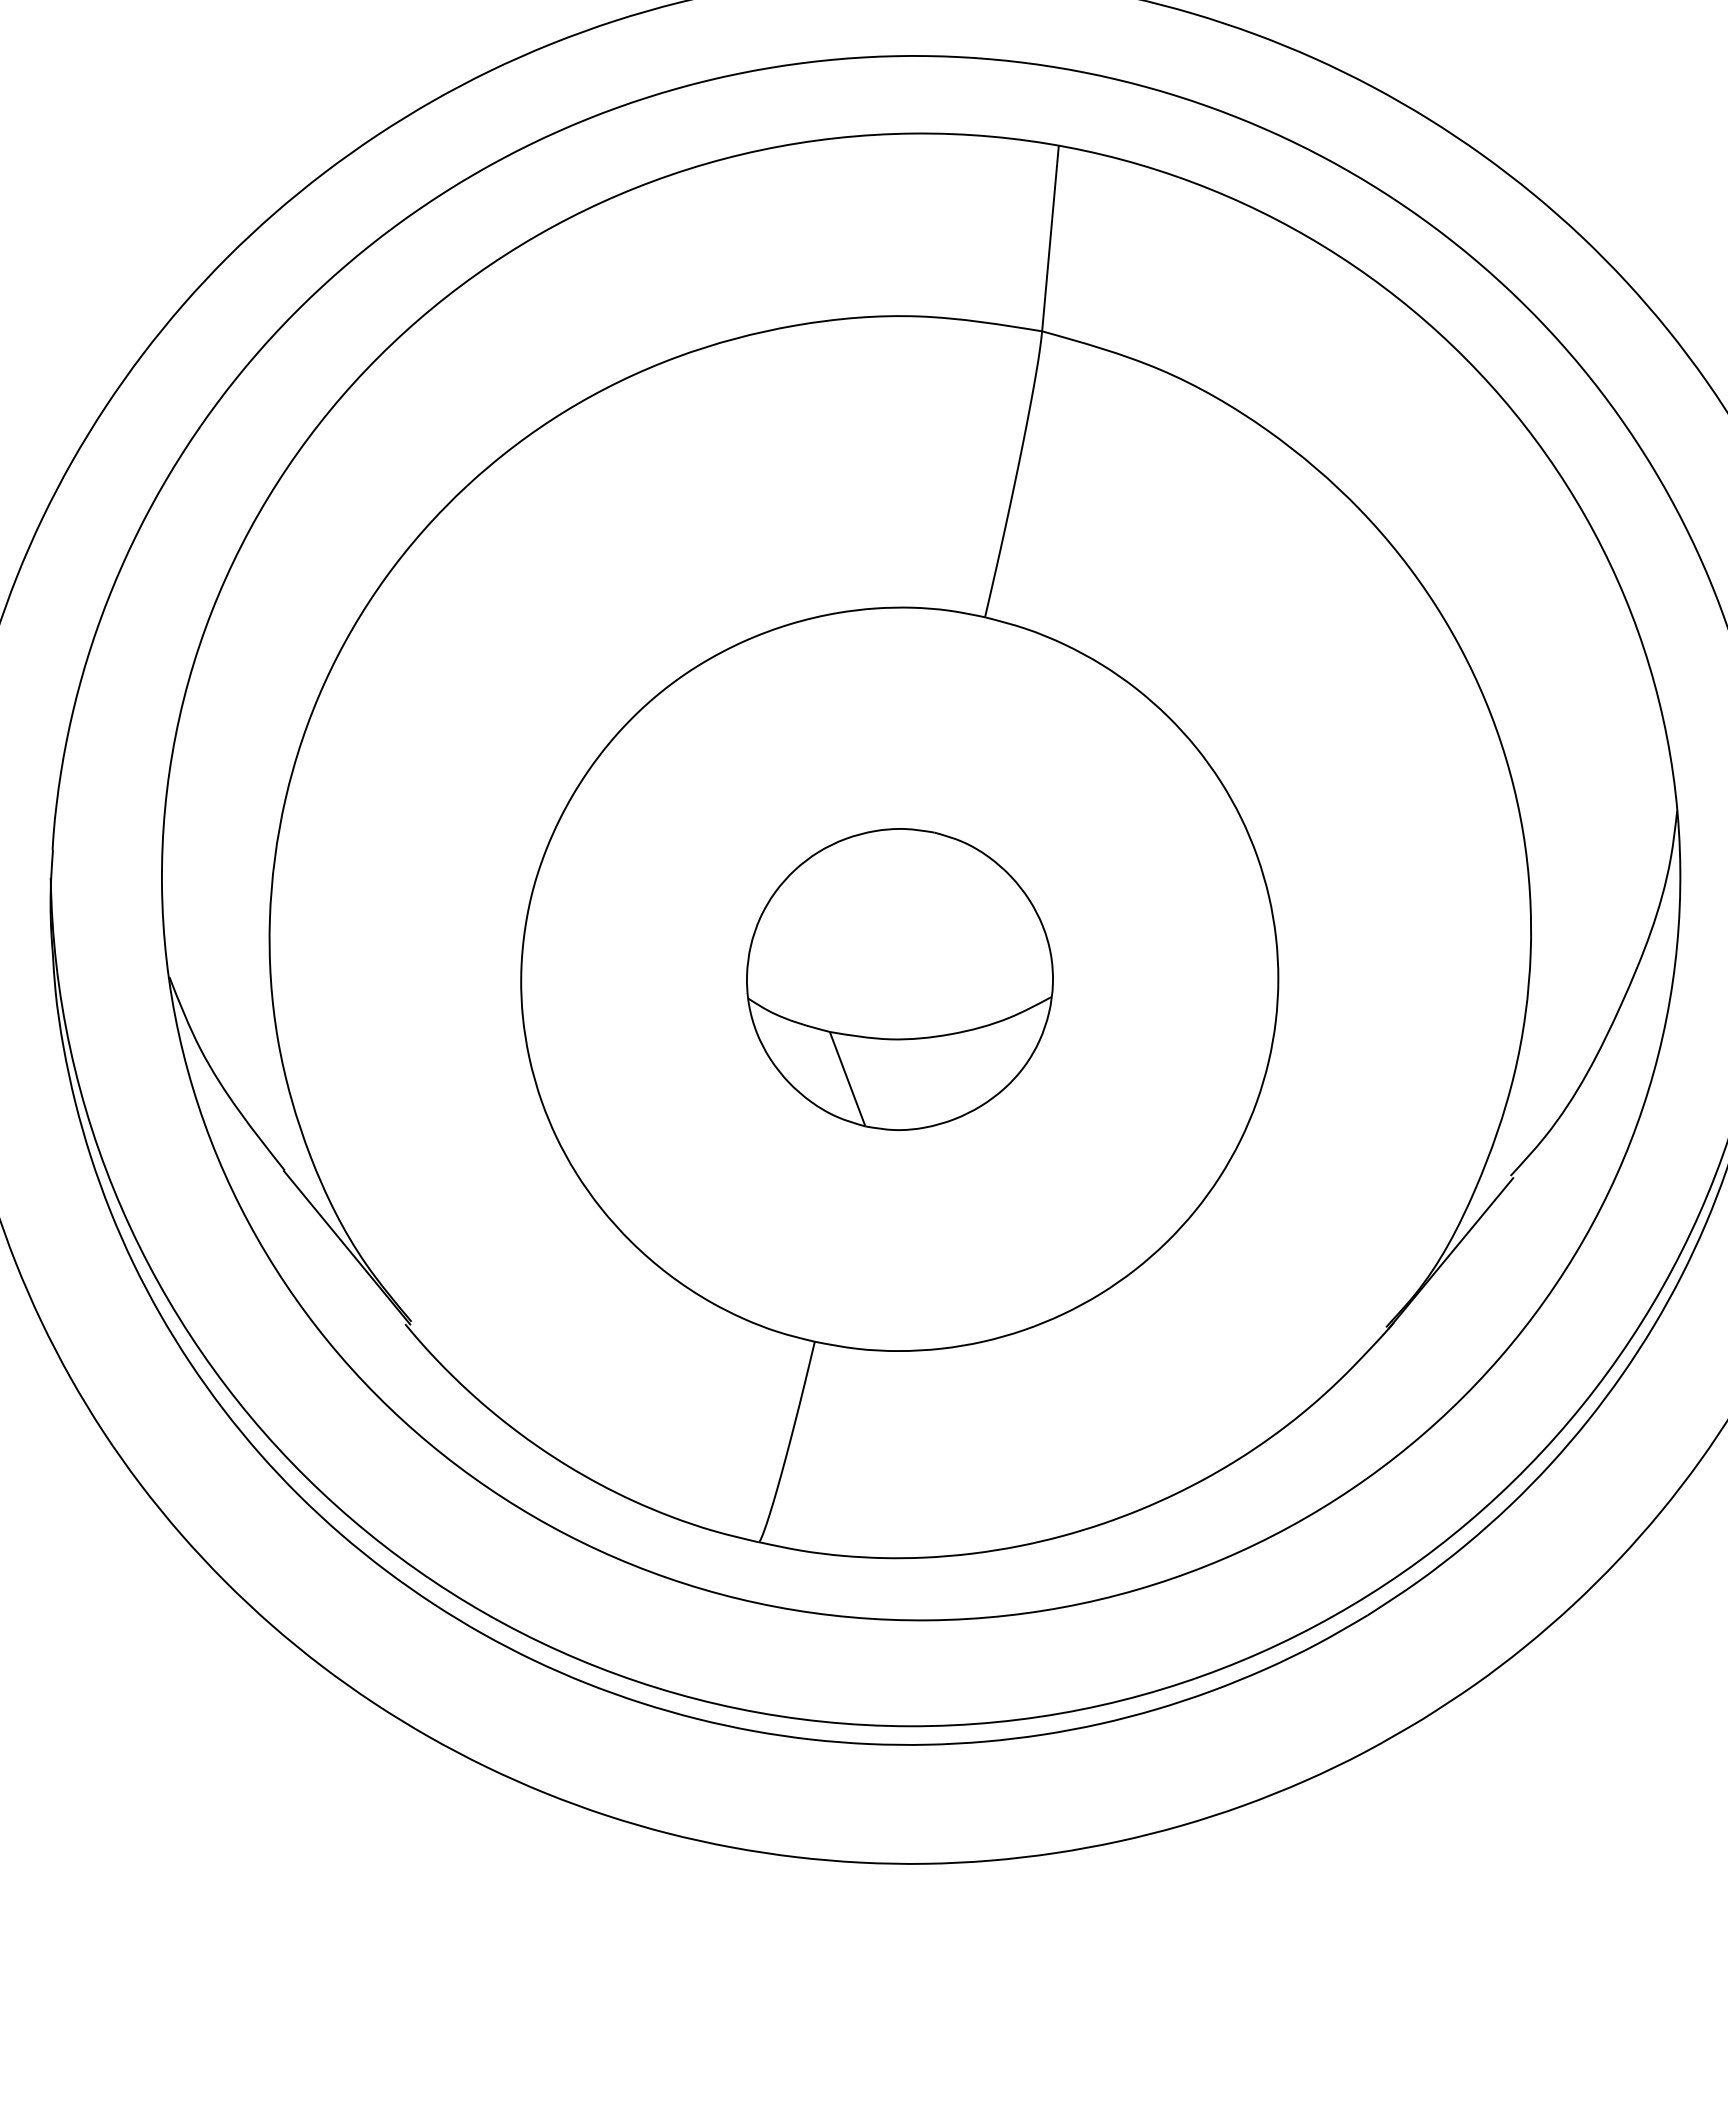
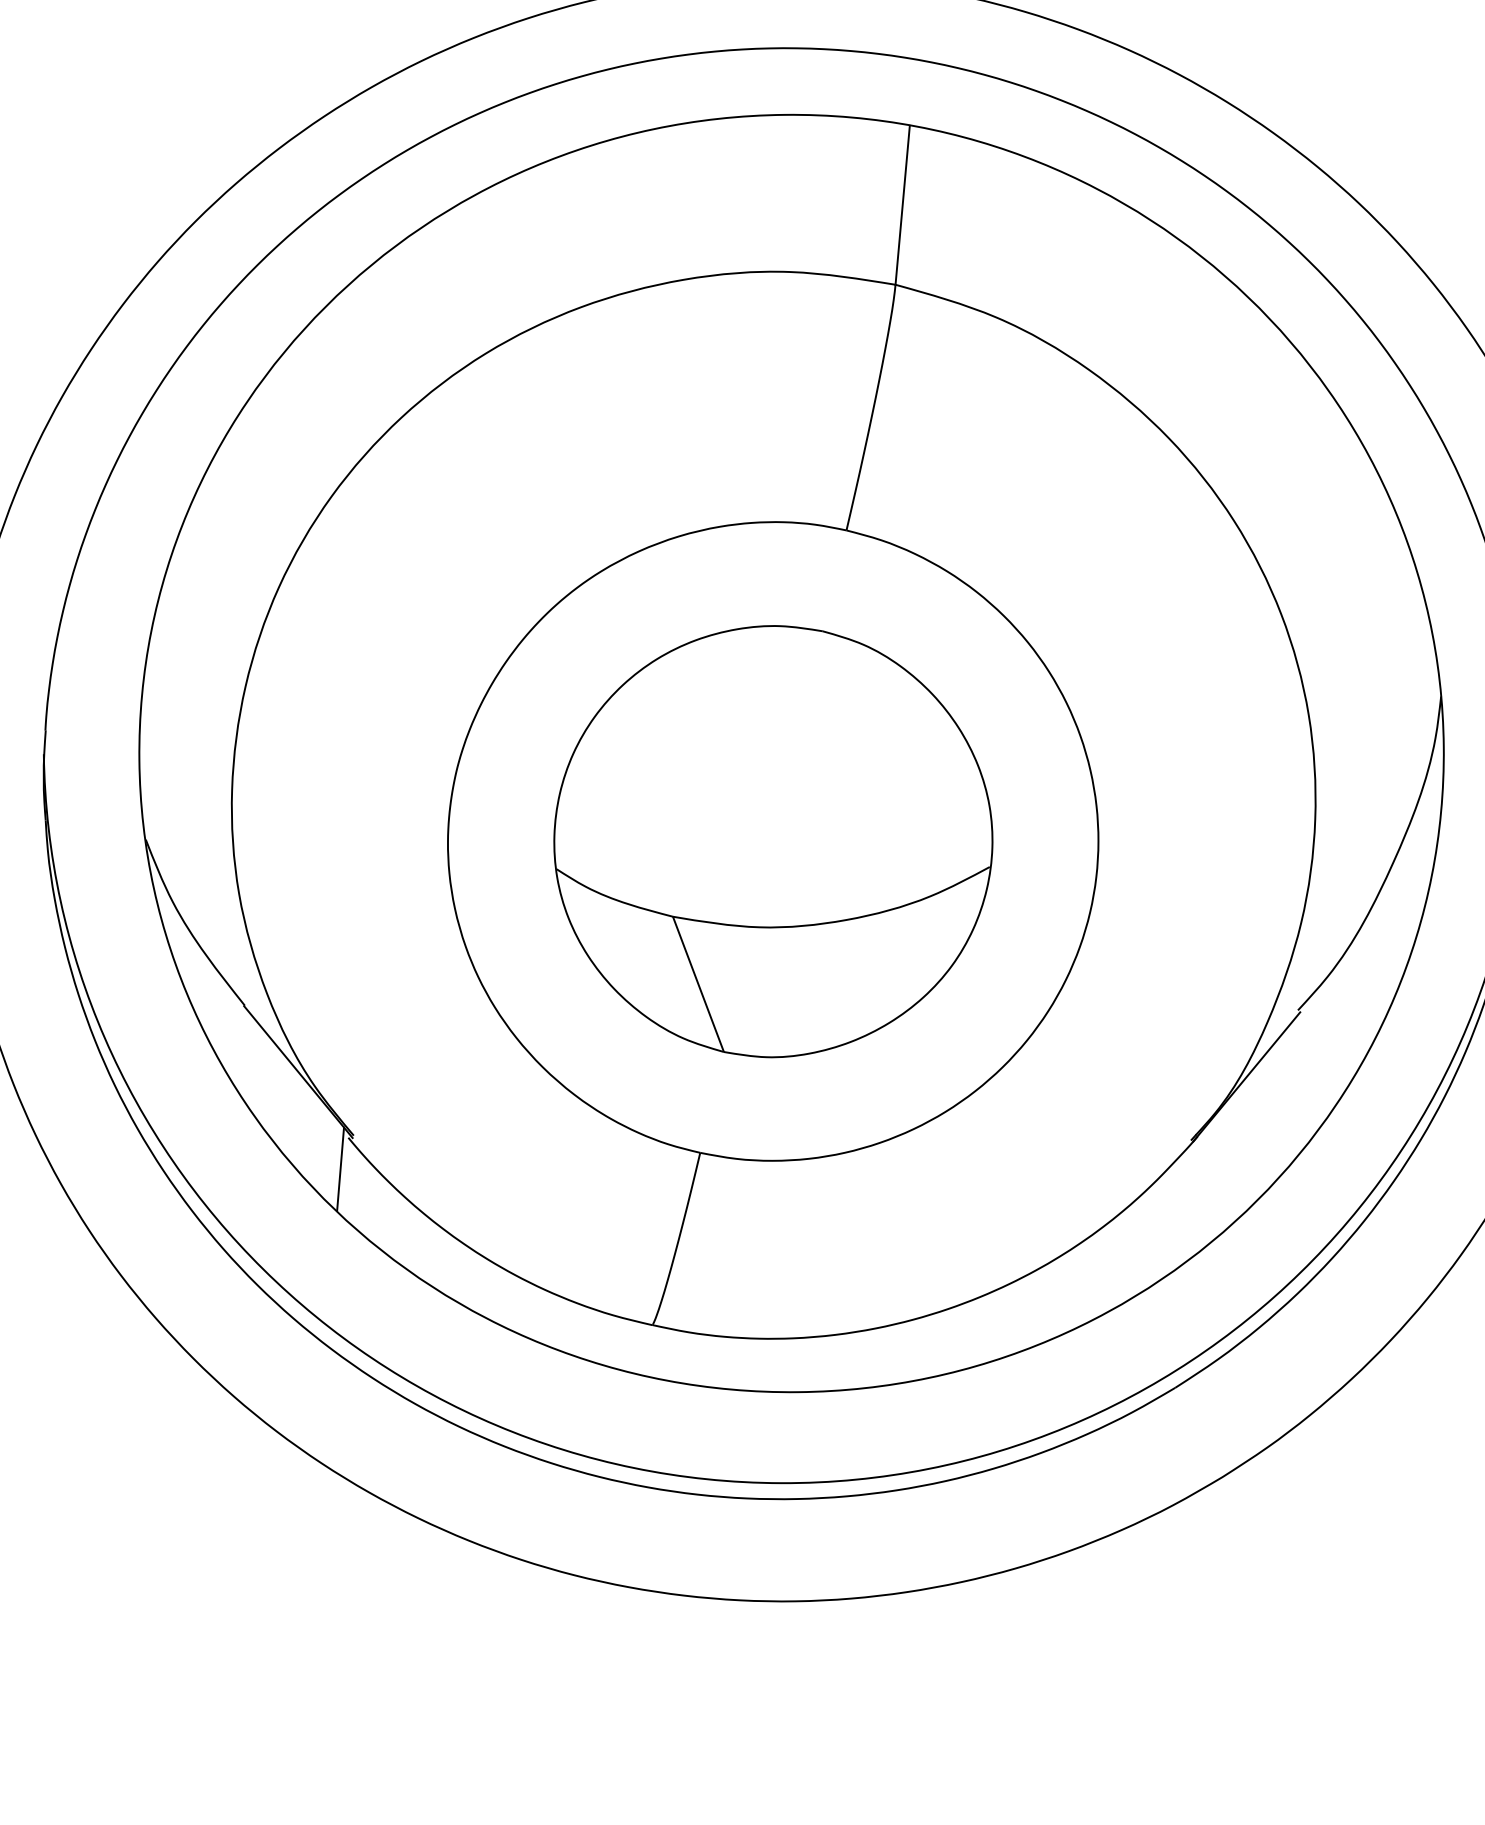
part: (899, 979) -> (772, 841), size x1.67
line: (396, 1360) -> (340, 1168), added

